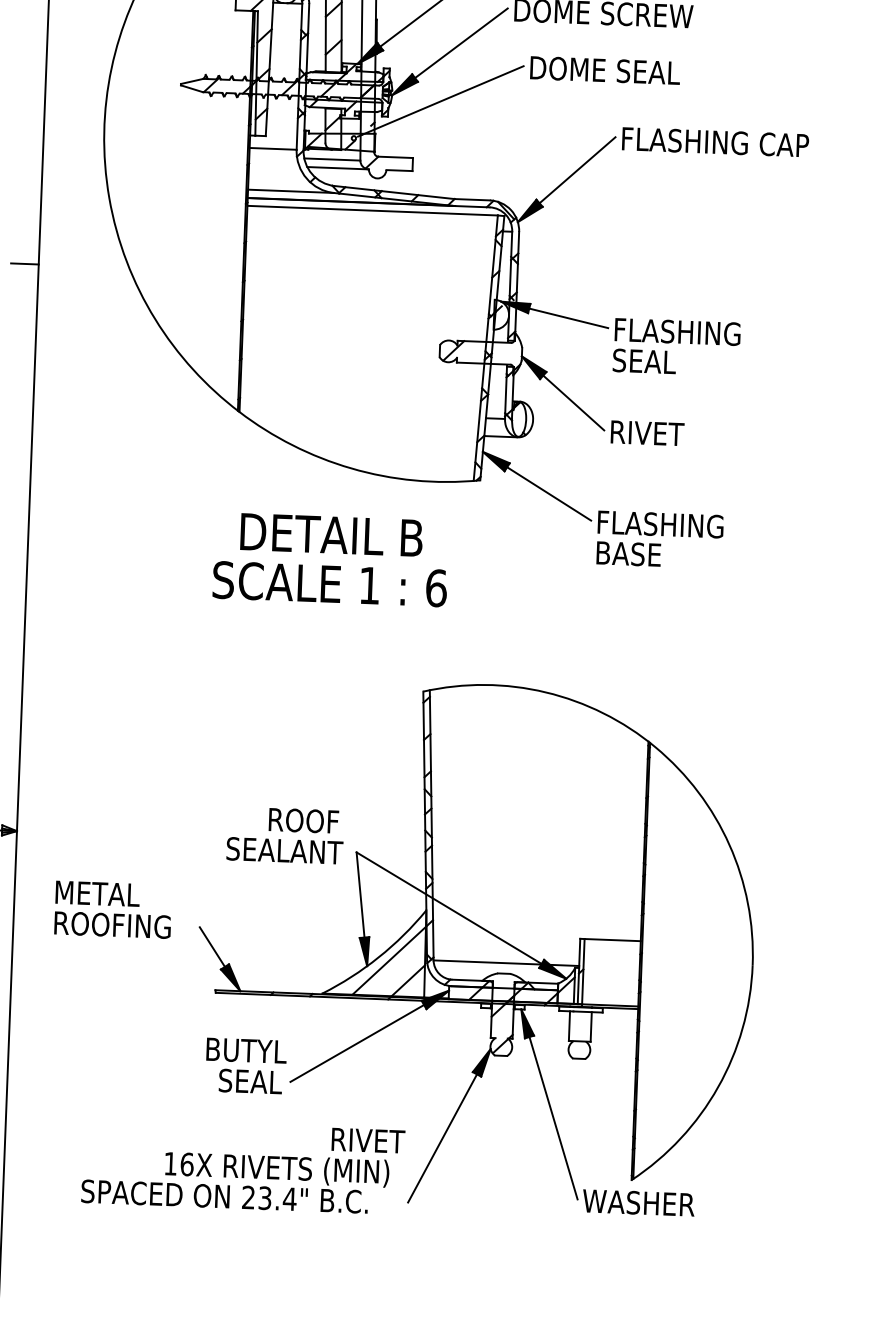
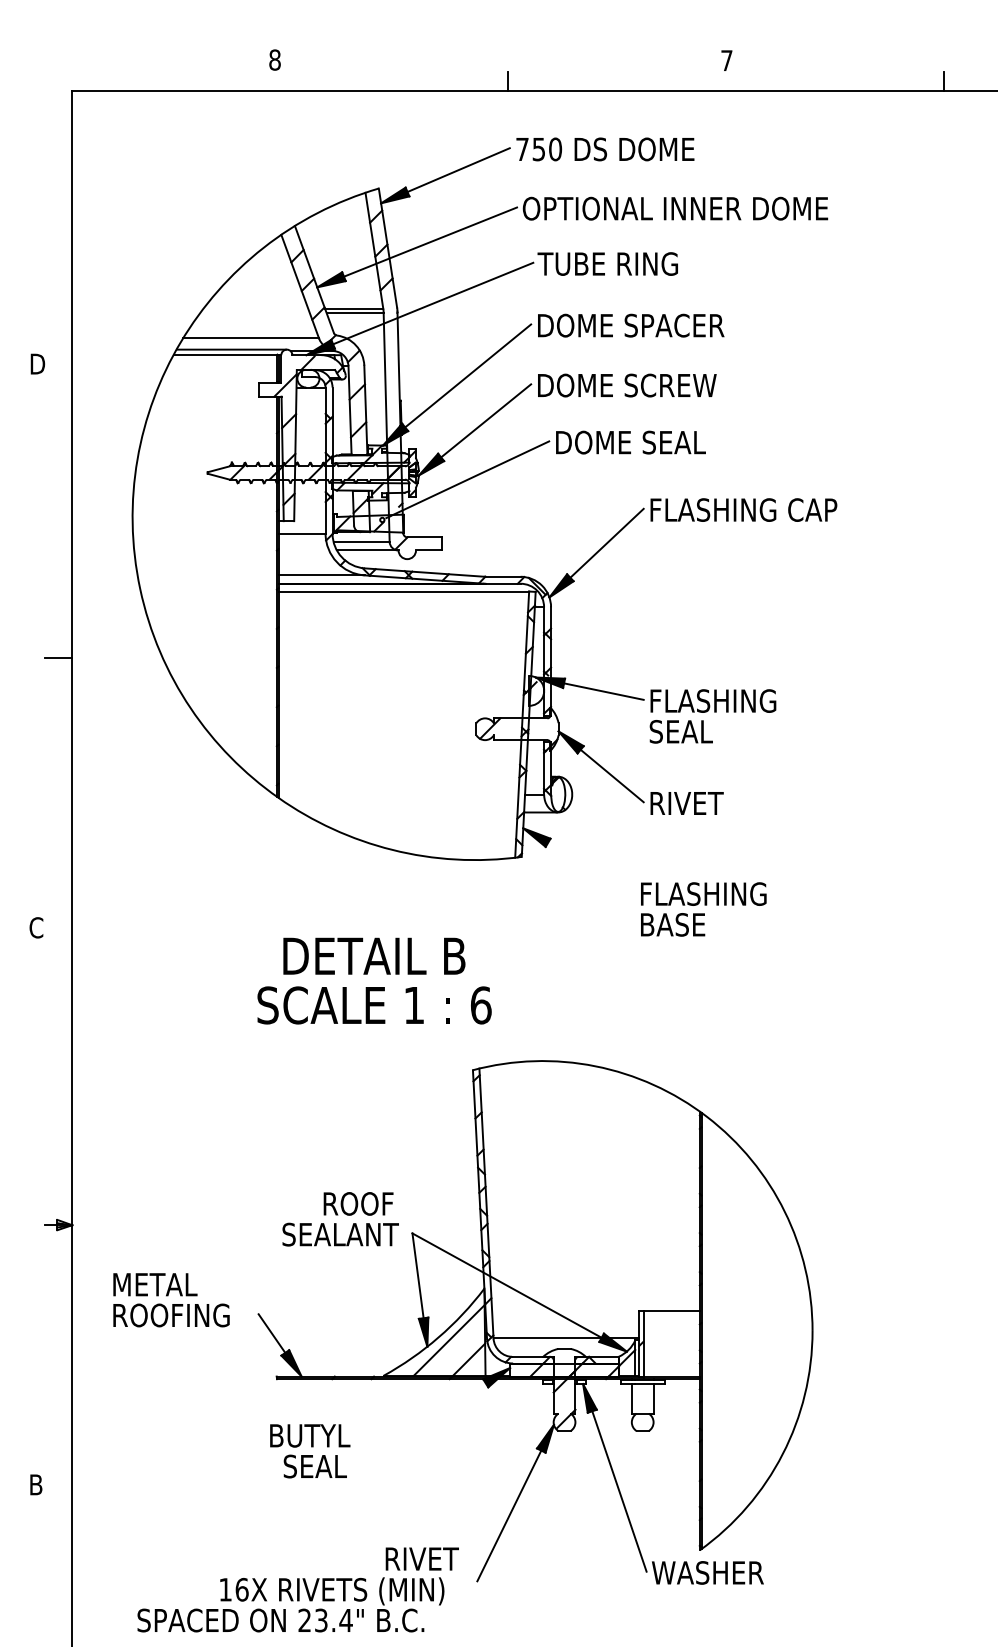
line: (549, 493) -> (591, 867), removed
text: (330, 559) -> (374, 980), moved
line: (357, 1043) -> (420, 1424), removed
text: (242, 1166) -> (297, 1589), moved

